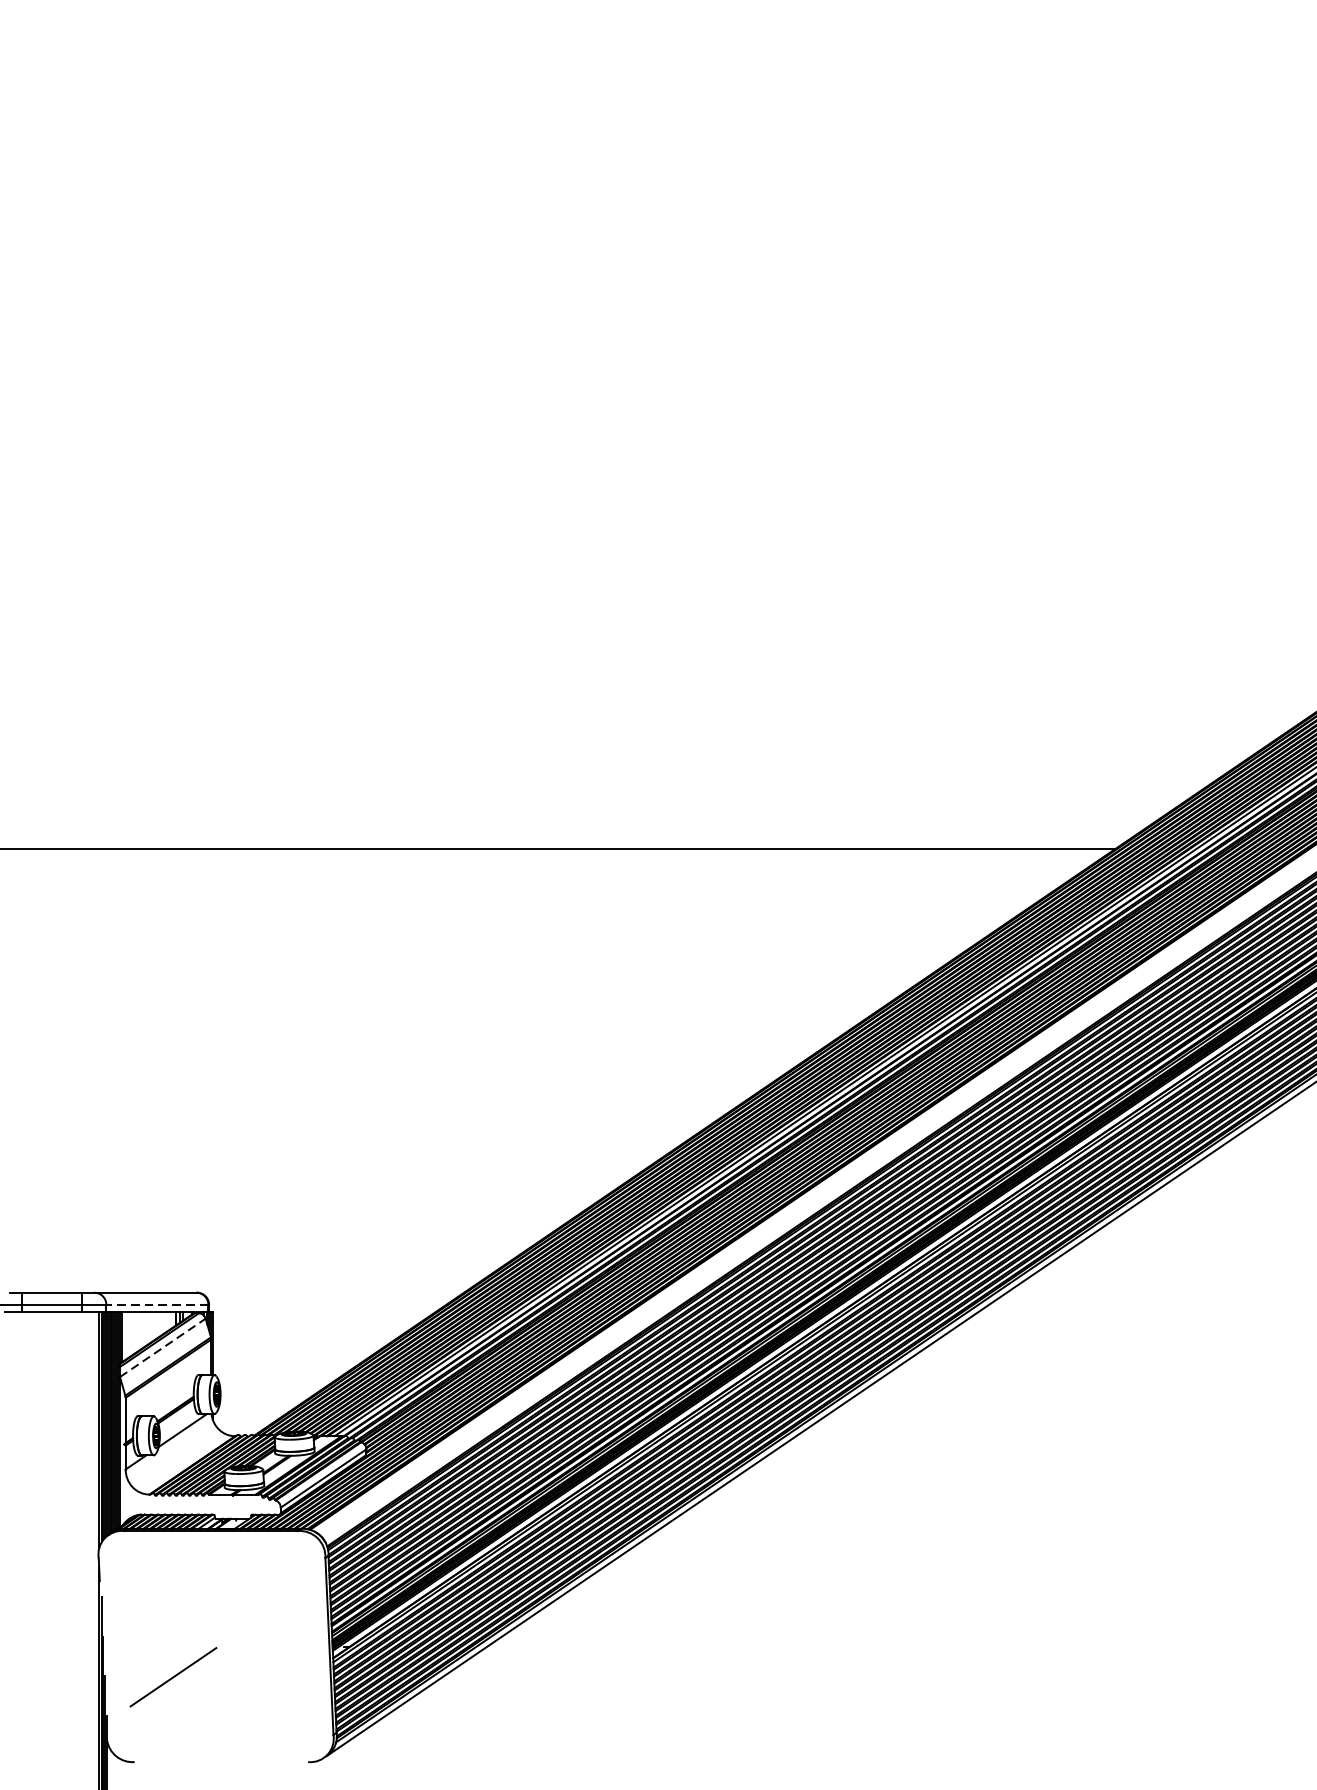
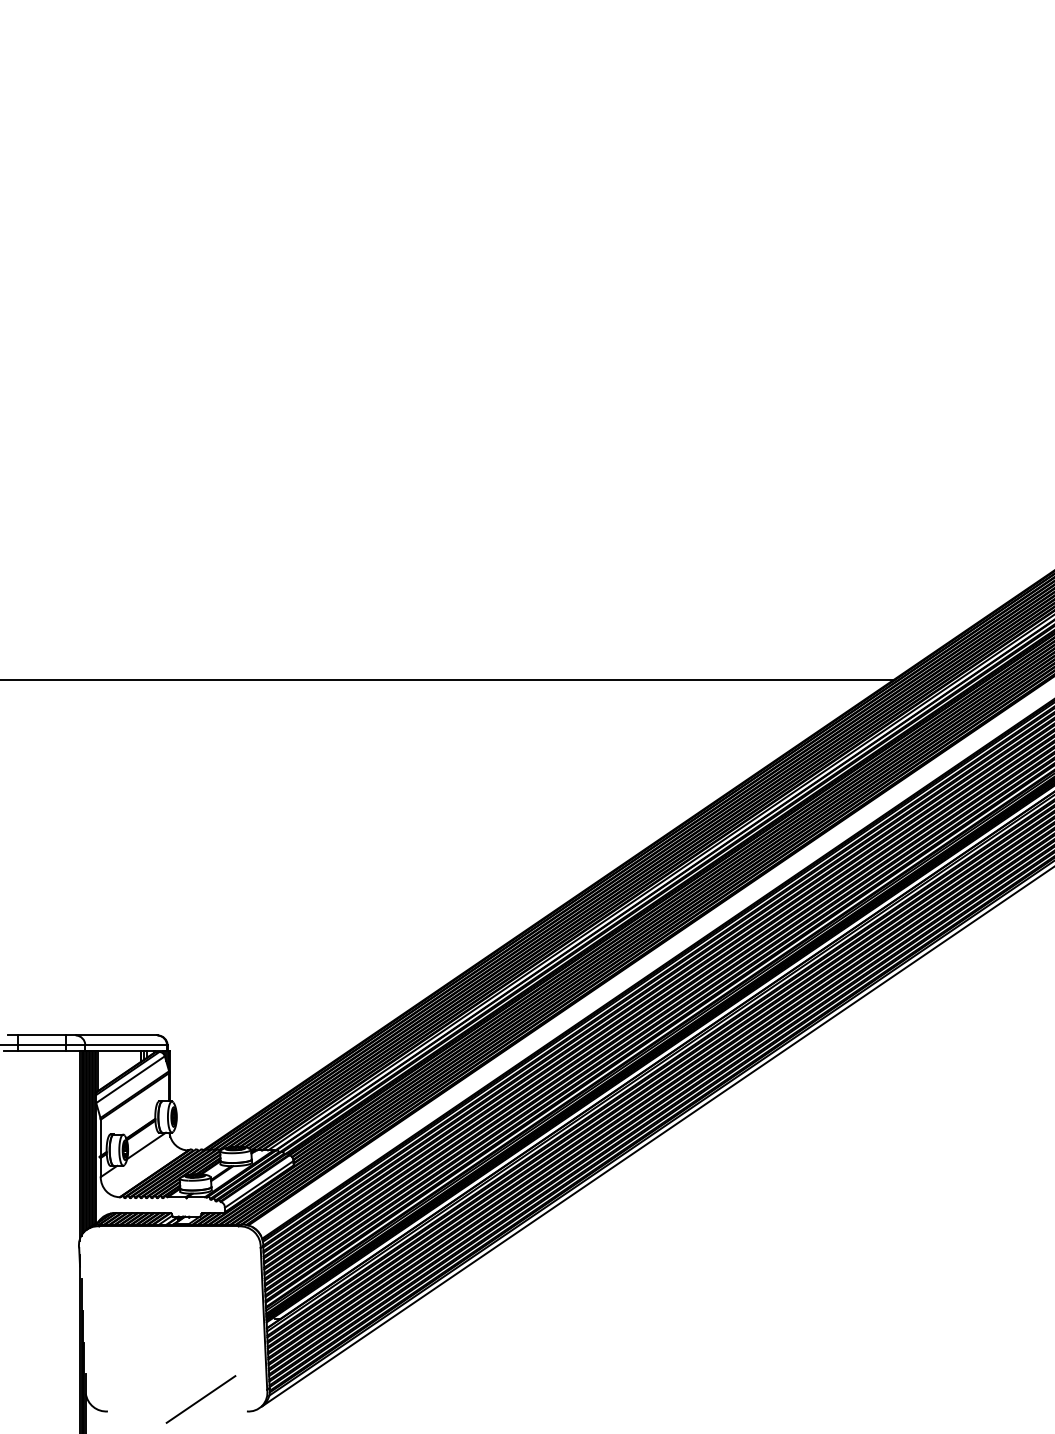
line: (157, 1305) -> (126, 1045), dashed -> solid
line: (162, 1347) -> (130, 1079), dashed -> solid
line: (172, 1677) -> (200, 1399), moved

